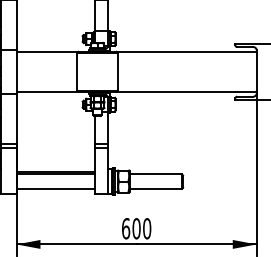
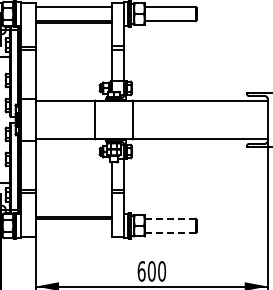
line: (155, 173) -> (170, 218), solid -> dashed
line: (55, 188) -> (73, 232), removed
line: (155, 188) -> (170, 232), solid -> dashed

